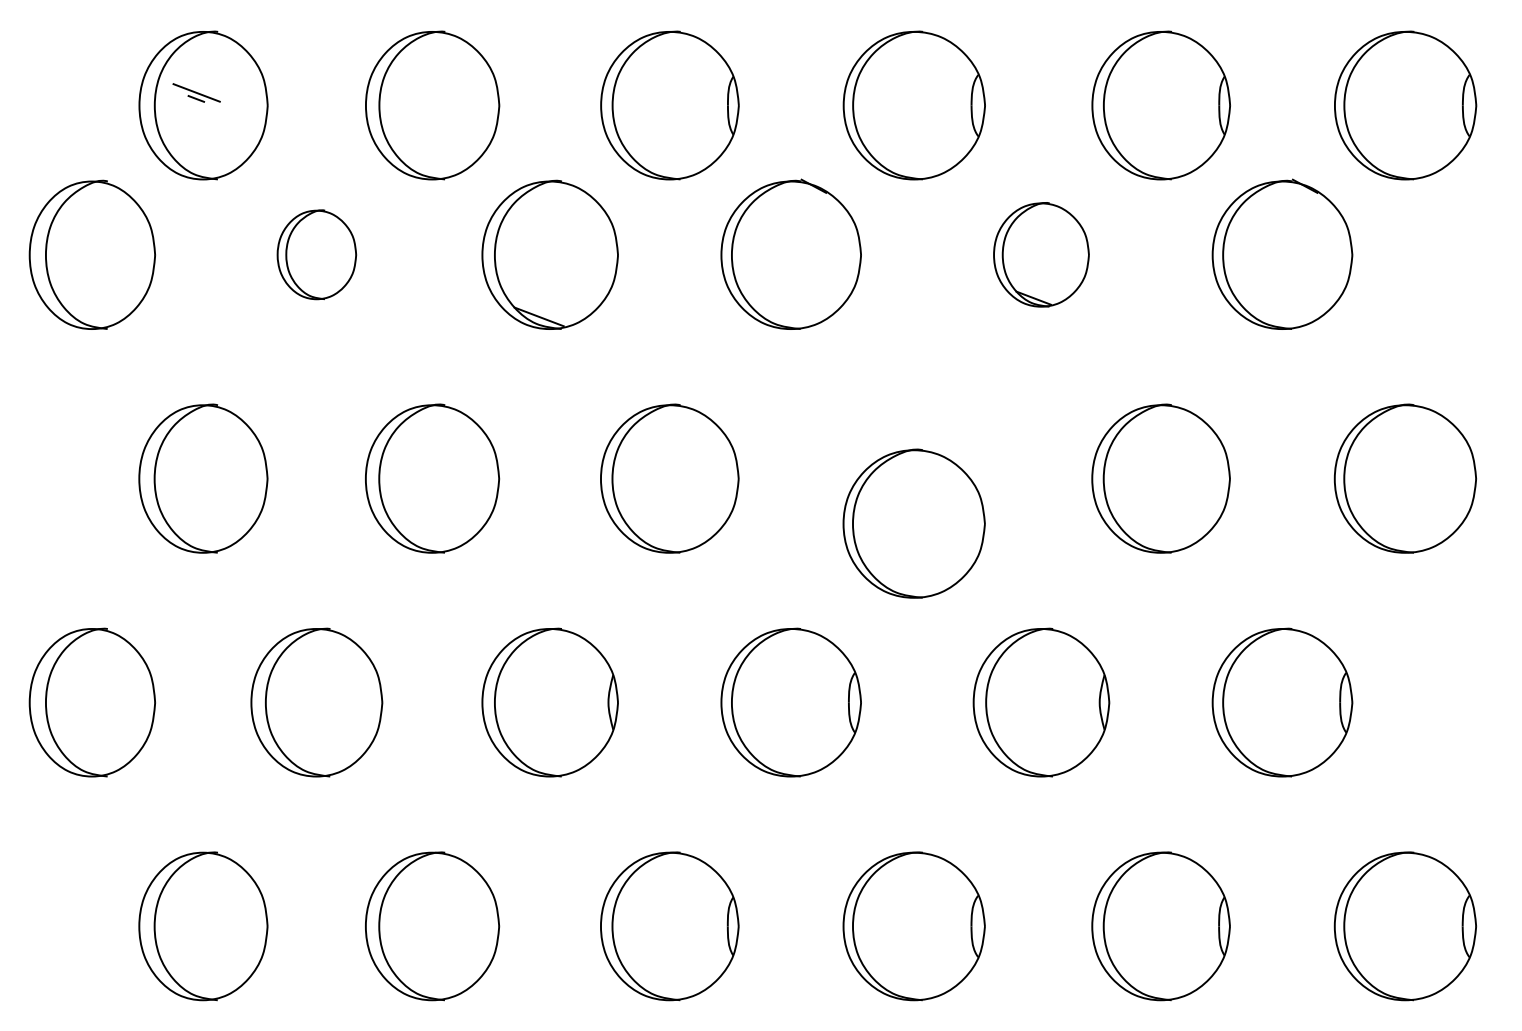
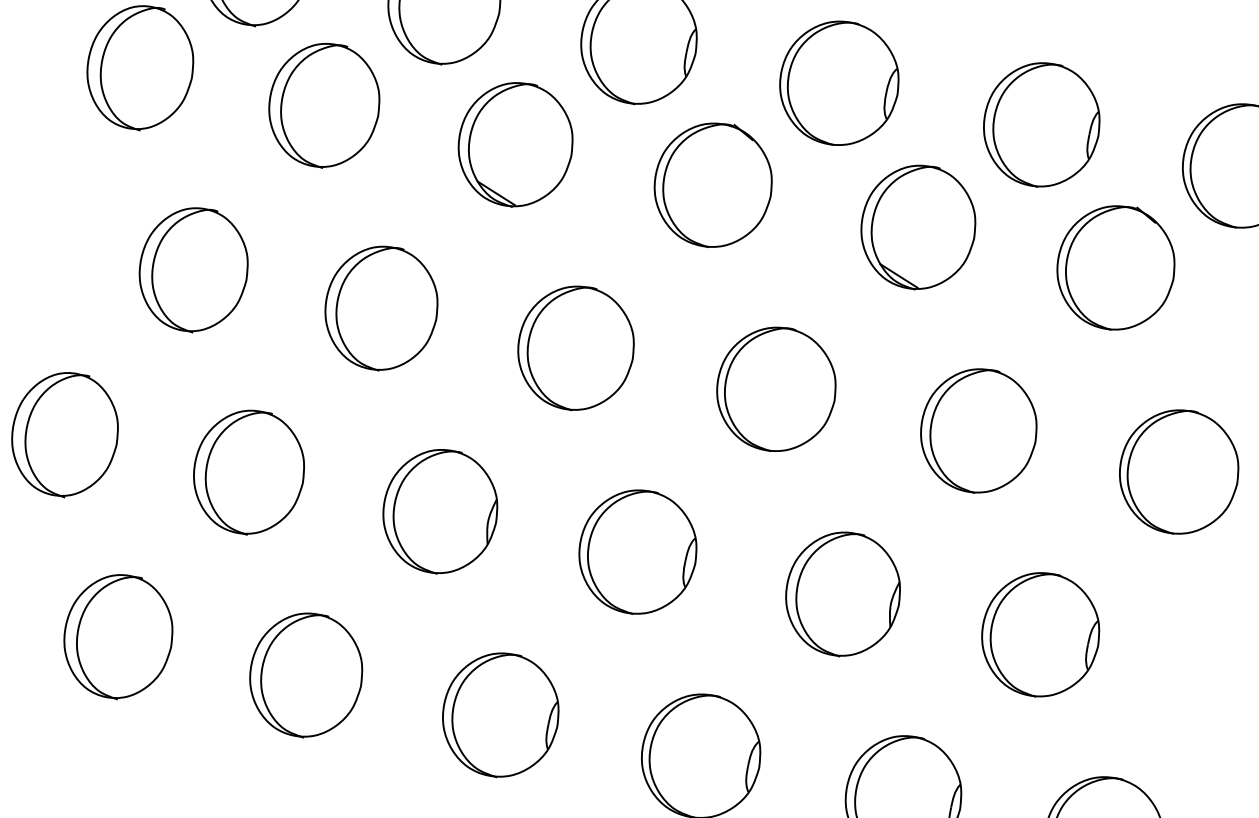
part: (316, 254) -> (324, 104), size x1.67
part: (1041, 254) -> (918, 226), size x1.43
part: (913, 523) -> (776, 388), moved

